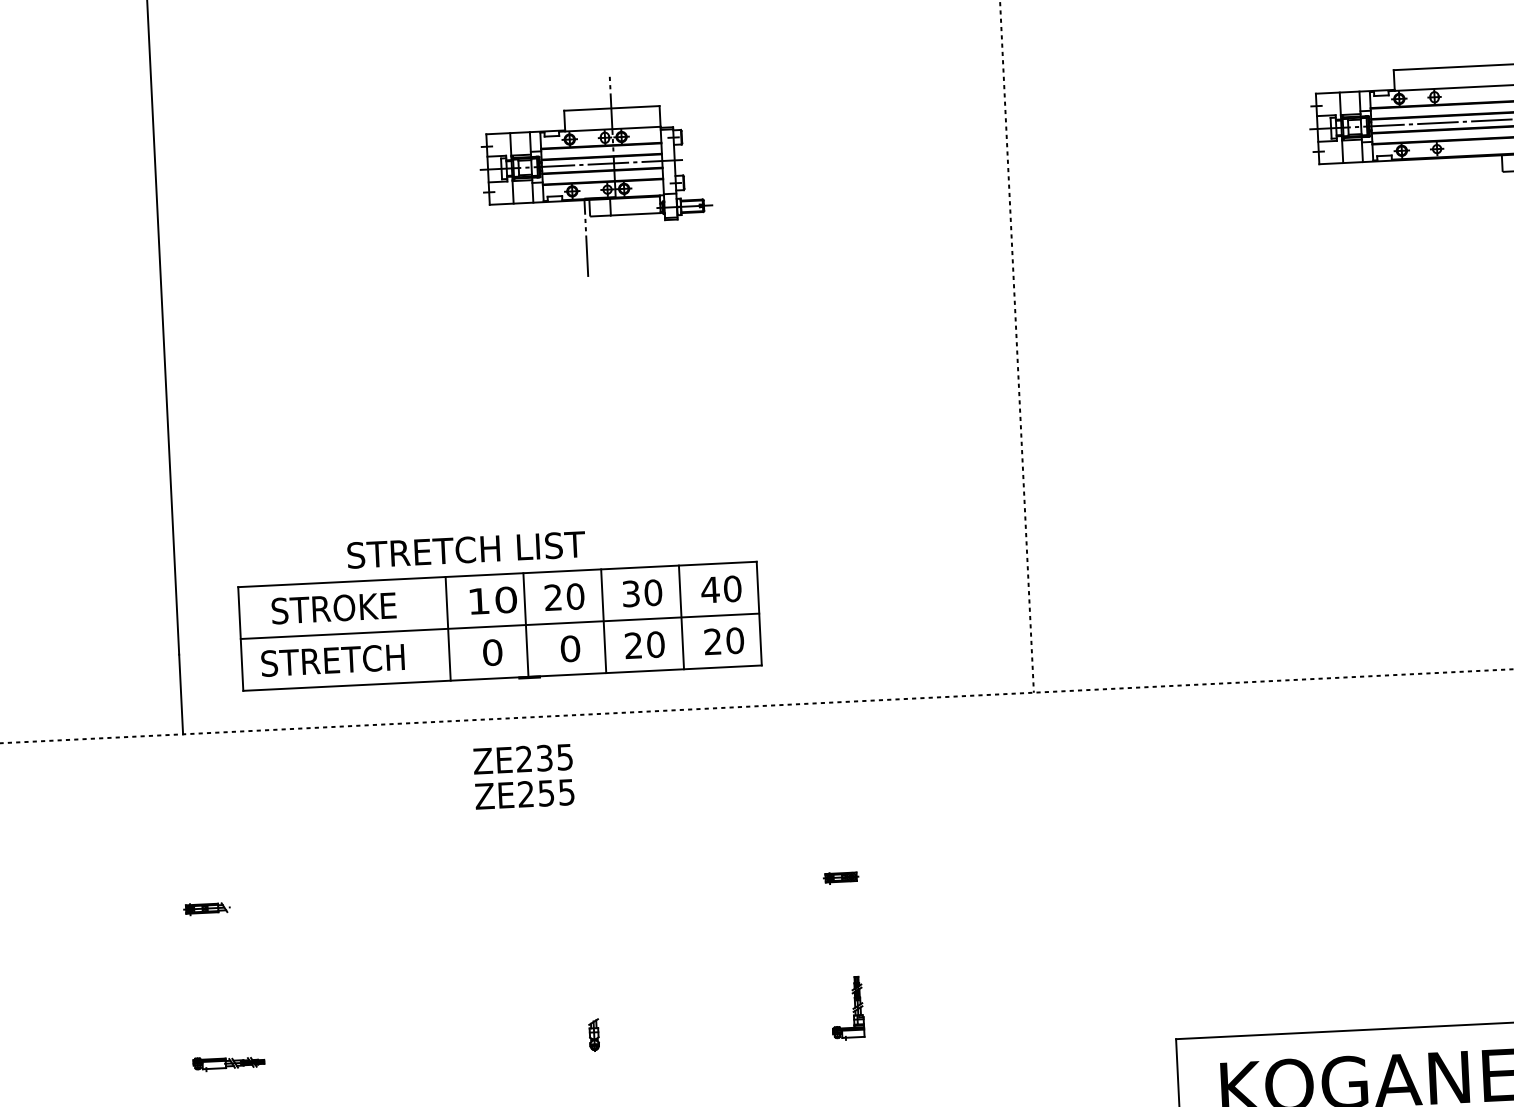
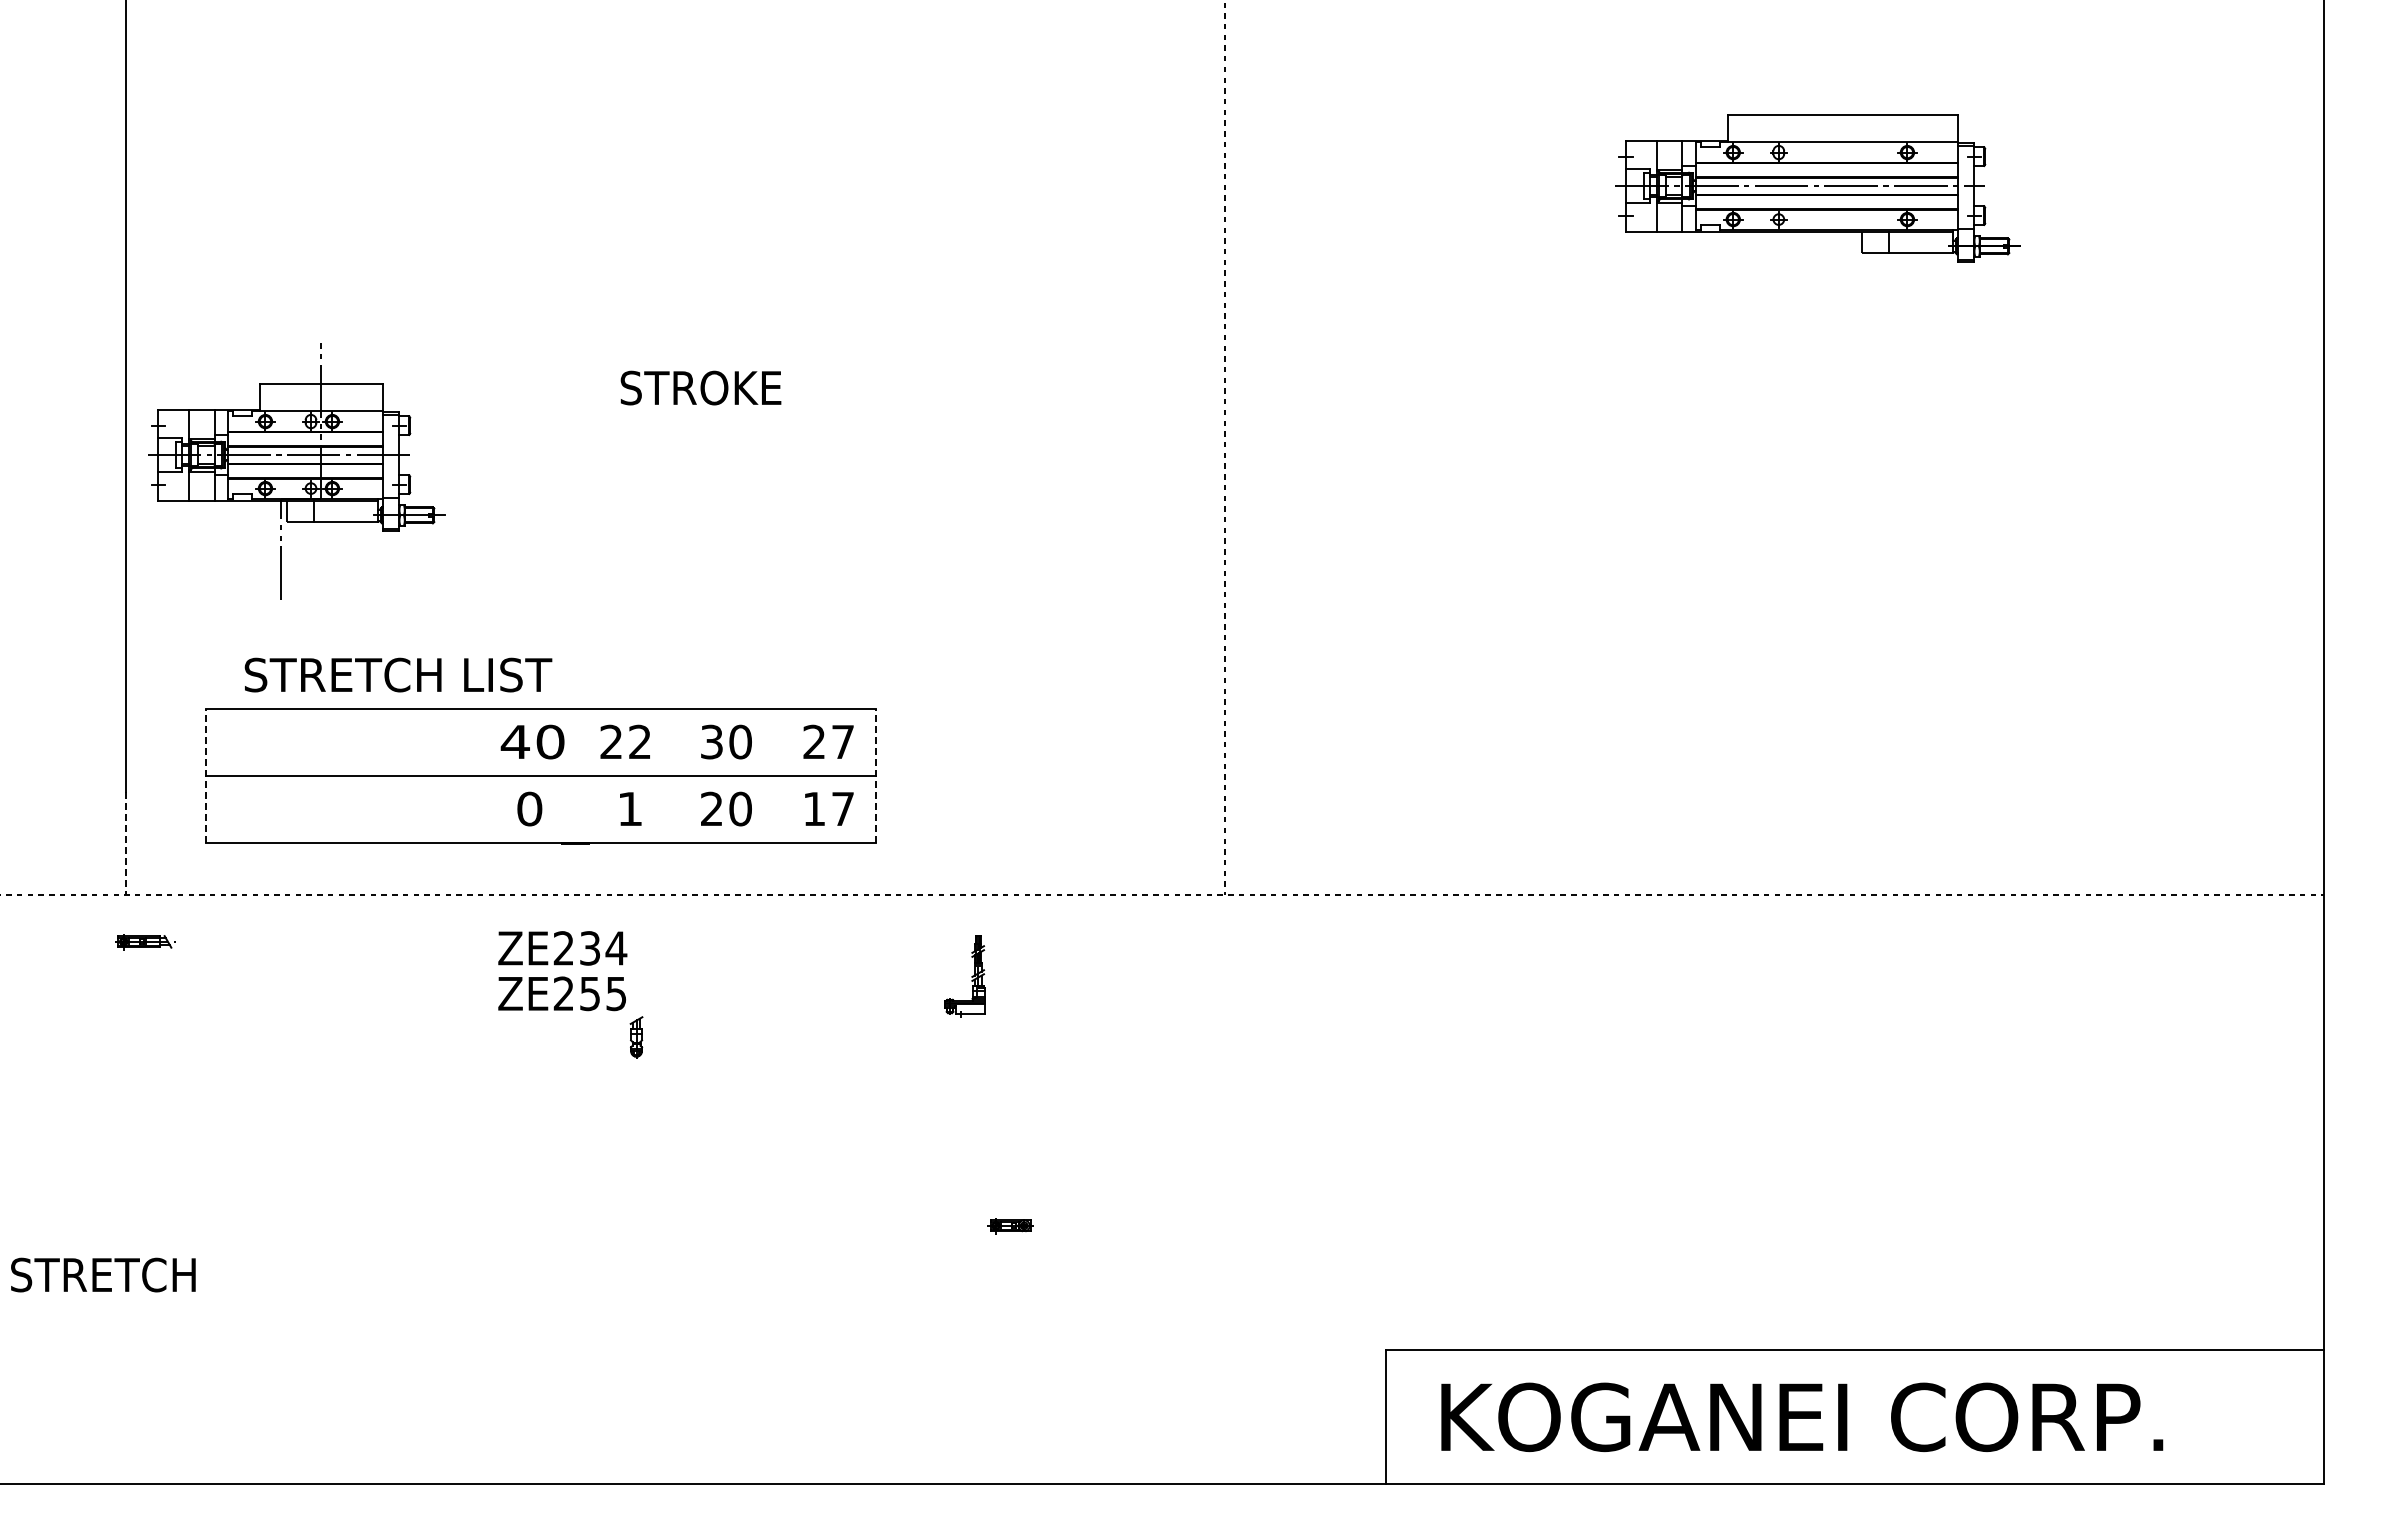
part: (595, 177) -> (296, 471), moved
text: (466, 549) -> (398, 674), moved
text: (721, 589) -> (828, 741), 40 -> 27
text: (575, 596) -> (640, 741), 20 -> 22
text: (478, 600) -> (514, 741), 10 -> 40
text: (333, 608) -> (700, 387), moved
line: (758, 613) -> (875, 775), solid -> dashed
line: (681, 617) -> (775, 775), removed
line: (603, 621) -> (674, 775), removed
line: (526, 624) -> (574, 775), removed
line: (447, 628) -> (473, 775), removed
line: (240, 638) -> (205, 775), solid -> dashed
text: (723, 640) -> (828, 808), 20 -> 17
text: (569, 648) -> (629, 808), 0 -> 1
text: (333, 660) -> (103, 1274), moved
line: (181, 694) -> (125, 843), solid -> dashed
text: (565, 757) -> (616, 948), ZE235 -> ZE234
part: (840, 878) -> (1010, 1226), moved
part: (207, 909) -> (145, 942), moved
part: (852, 1008) -> (971, 976), moved
part: (594, 1035) -> (636, 1037), moved
part: (228, 1063) -> (163, 1321), removed

